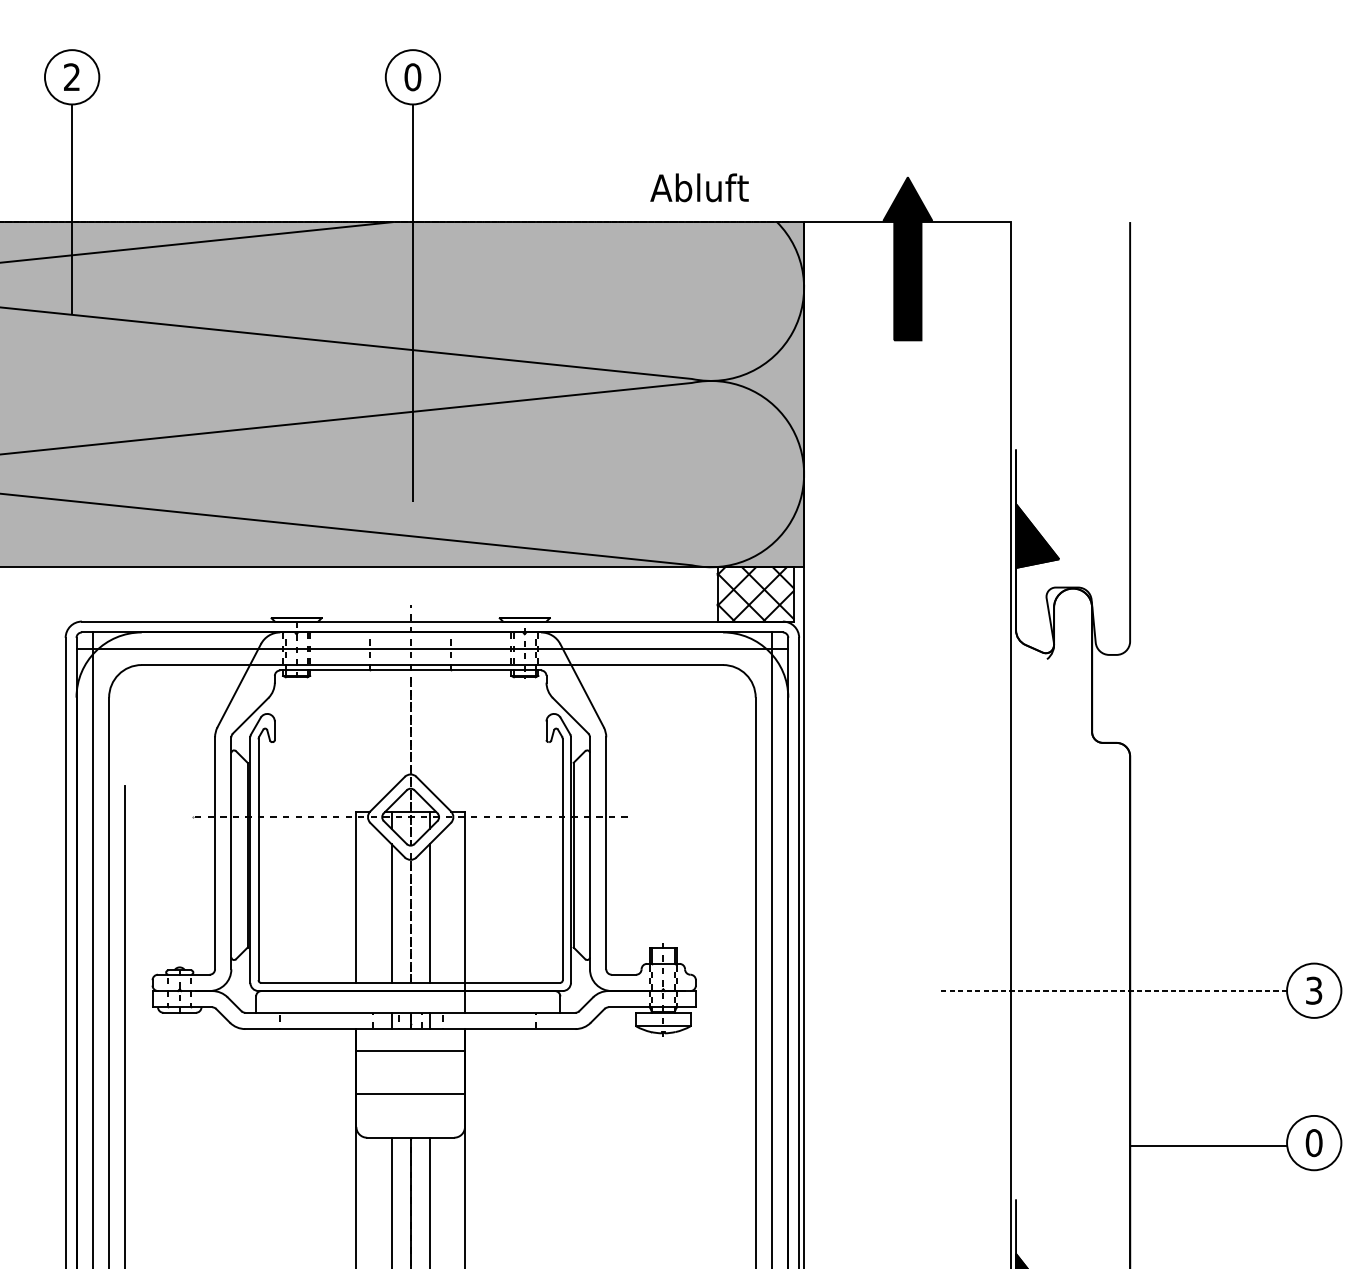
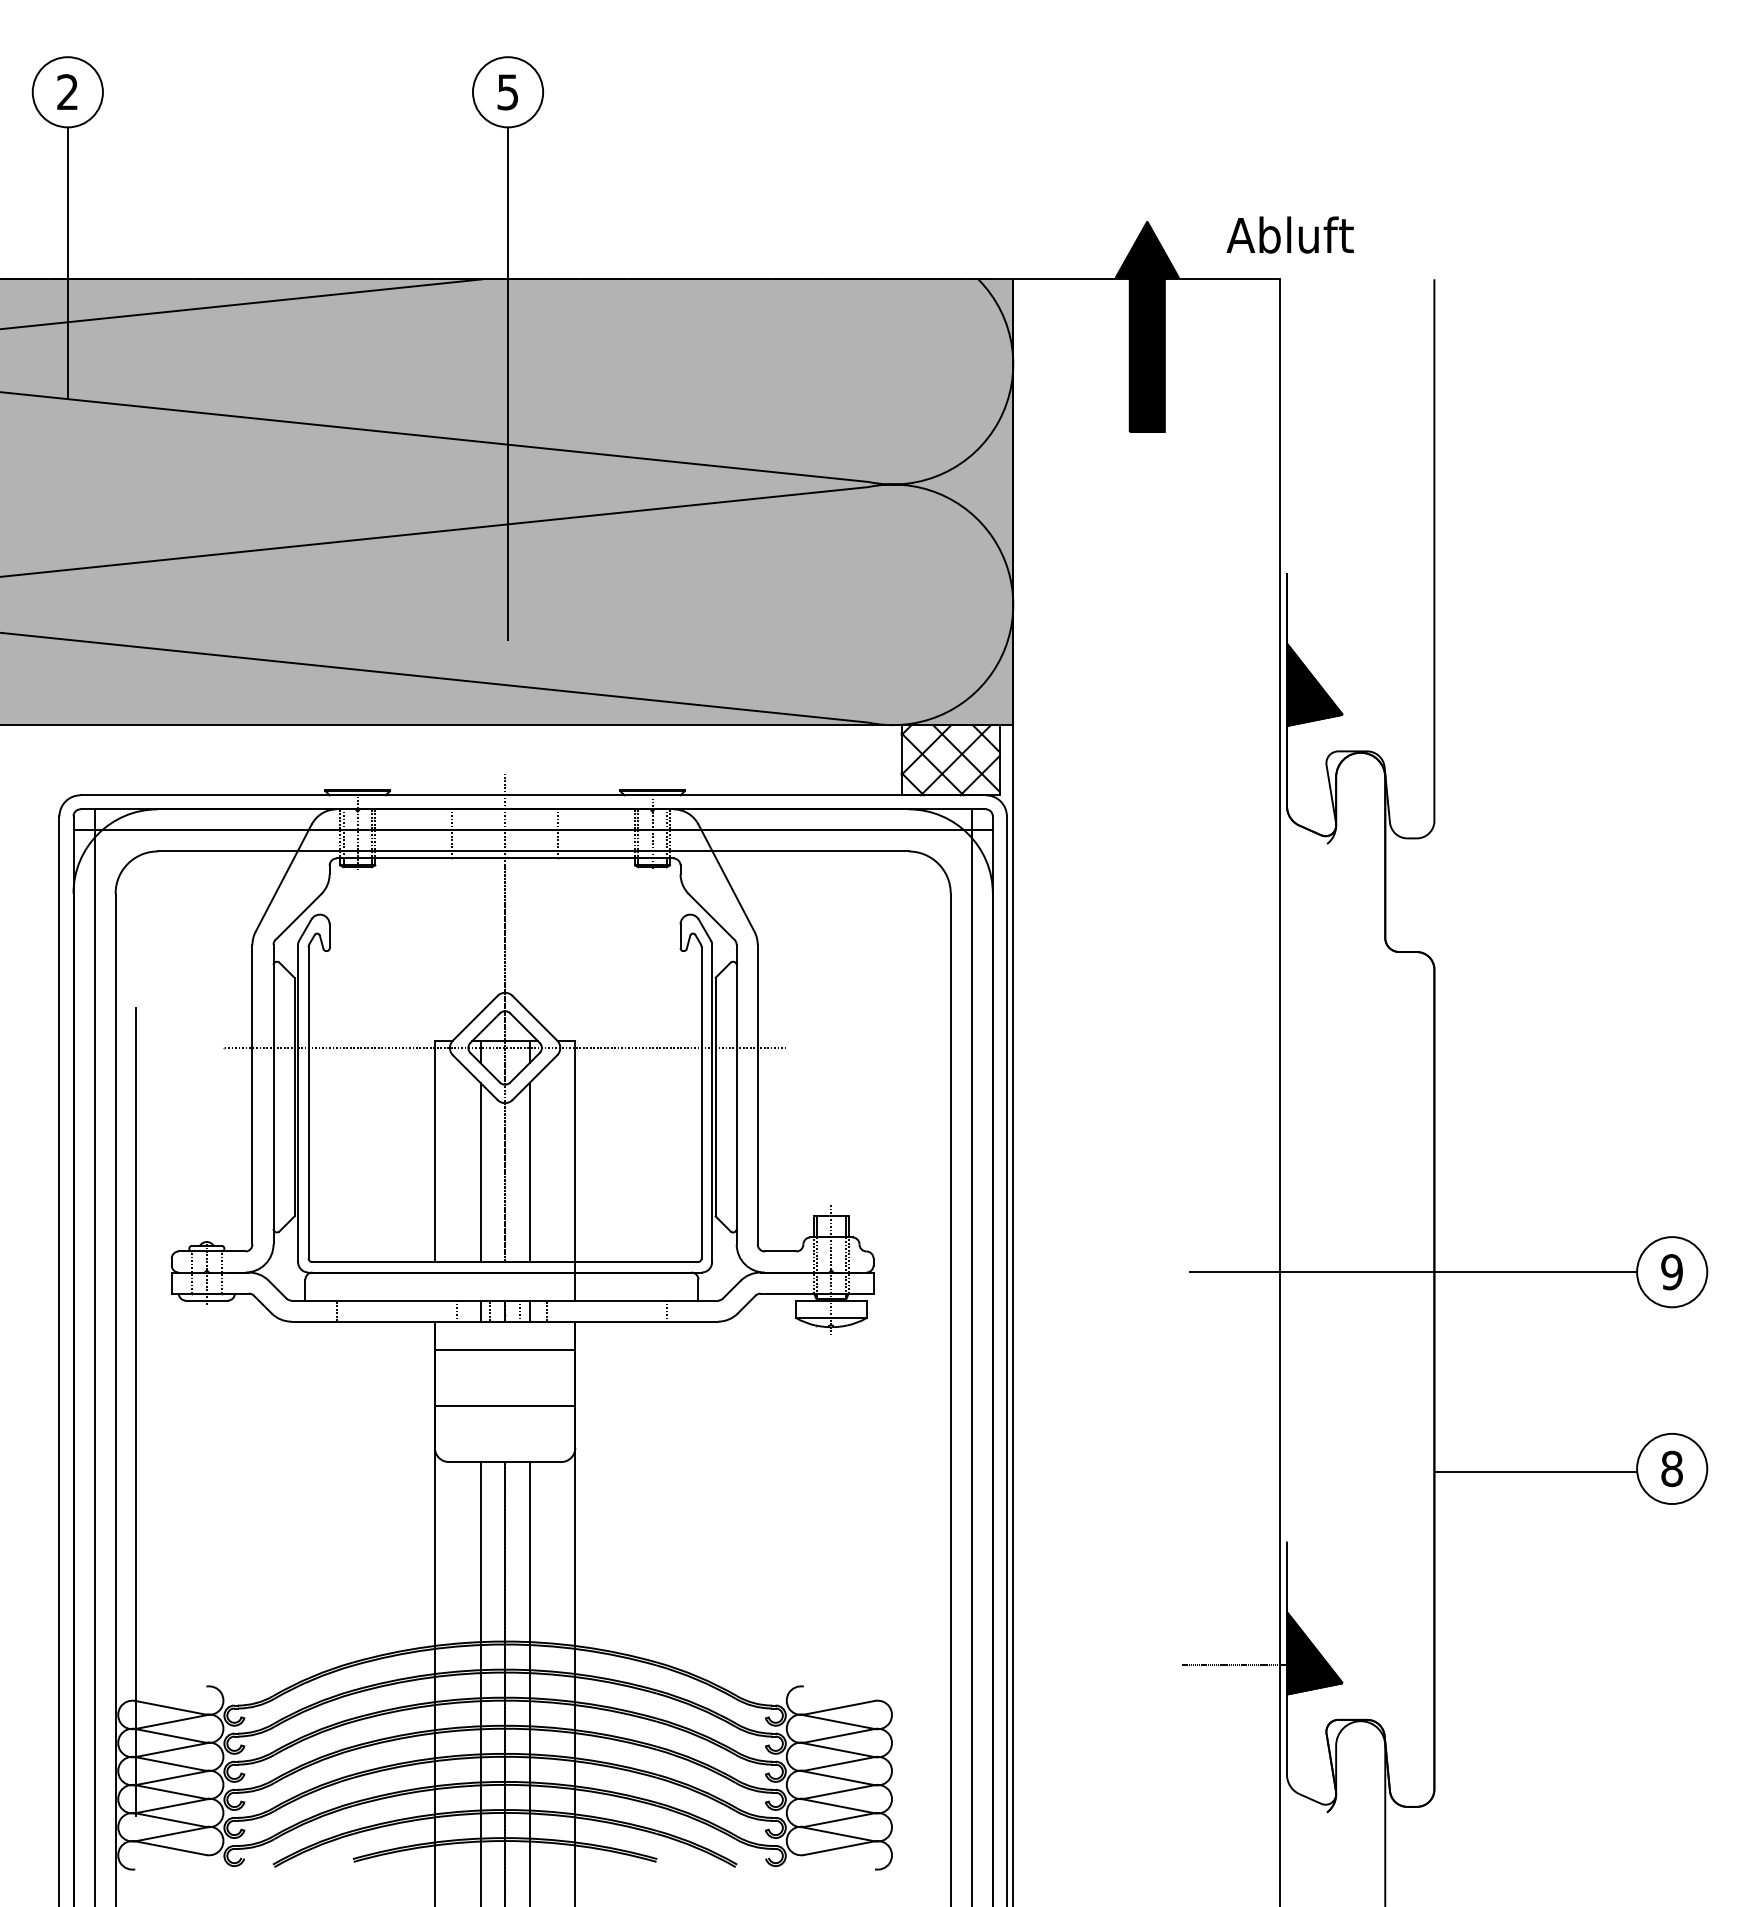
text: (412, 77) -> (507, 92), 0 -> 5
text: (698, 187) -> (1289, 234), moved
line: (1113, 991) -> (1413, 1272), dashed -> solid
text: (1313, 991) -> (1671, 1272), 3 -> 9
text: (1313, 1142) -> (1671, 1468), 0 -> 8

